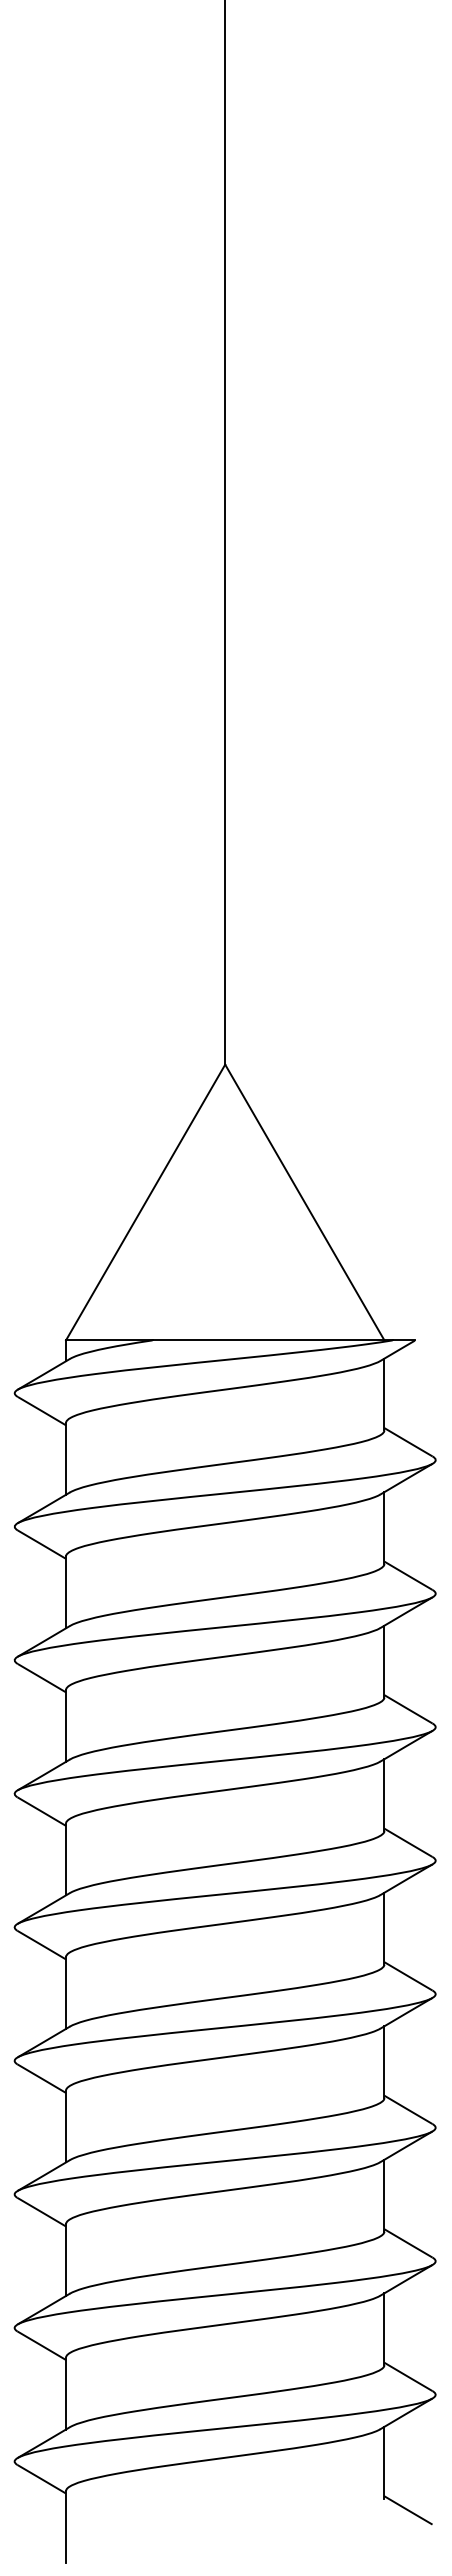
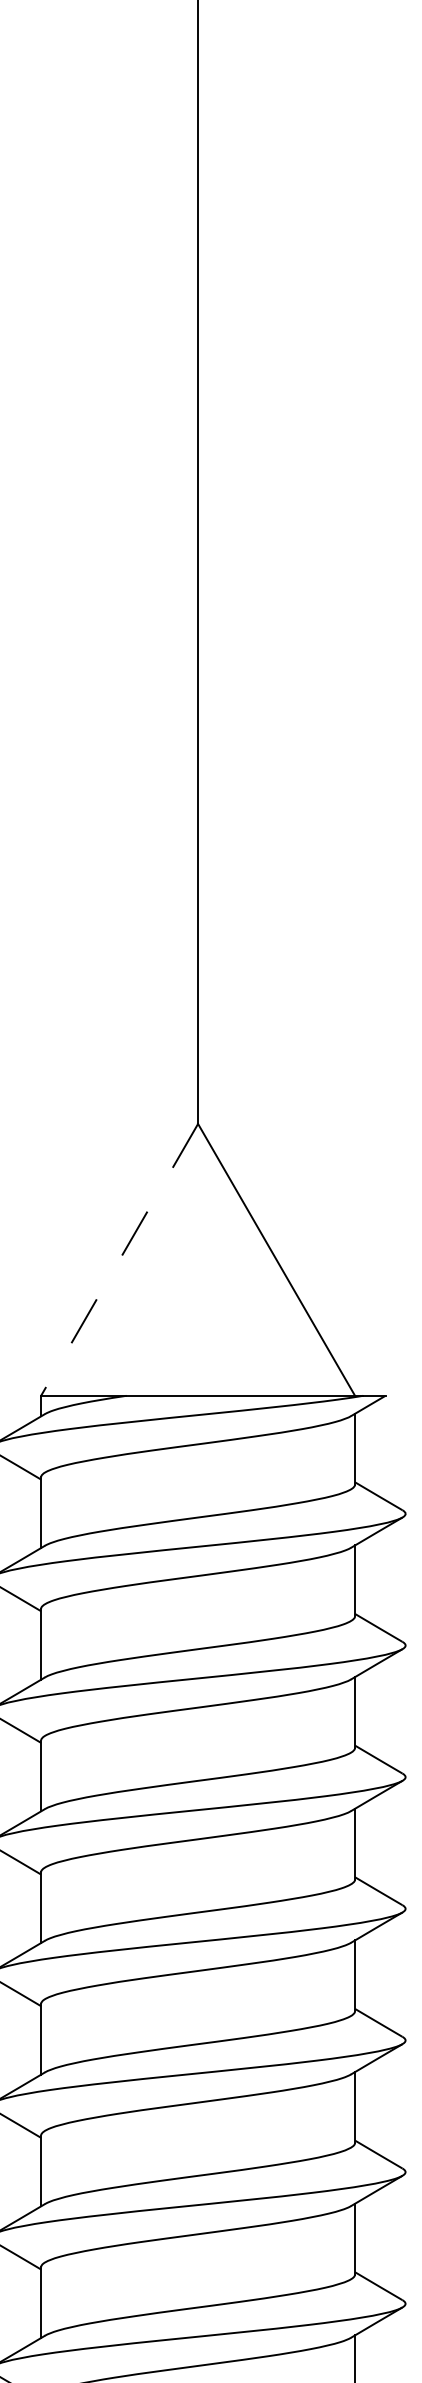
line: (145, 1202) -> (119, 1259), solid -> dashed

